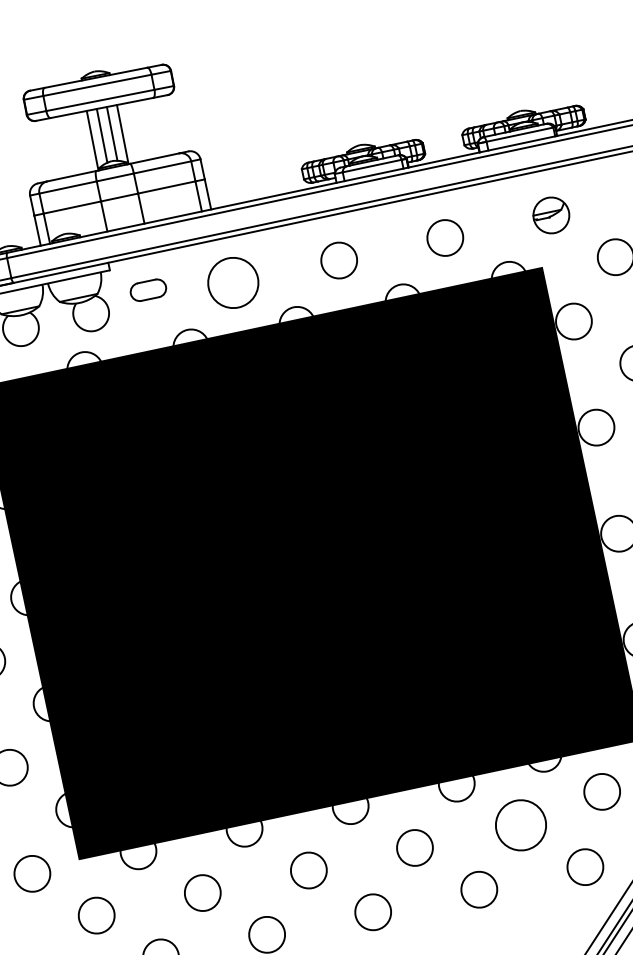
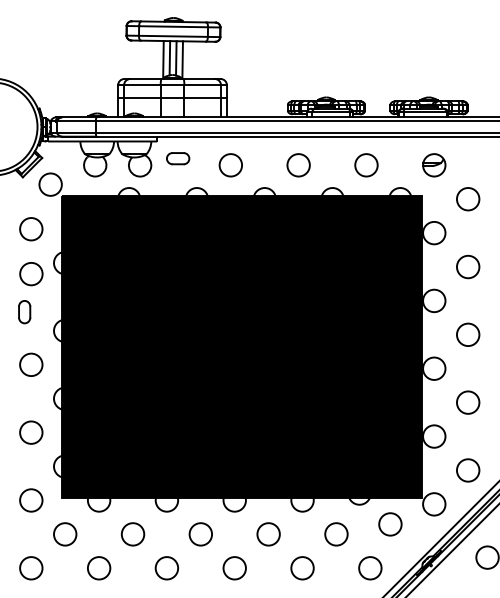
circle: (232, 283) -> (230, 165), size x0.71
circle: (521, 825) -> (336, 534), size x0.71

